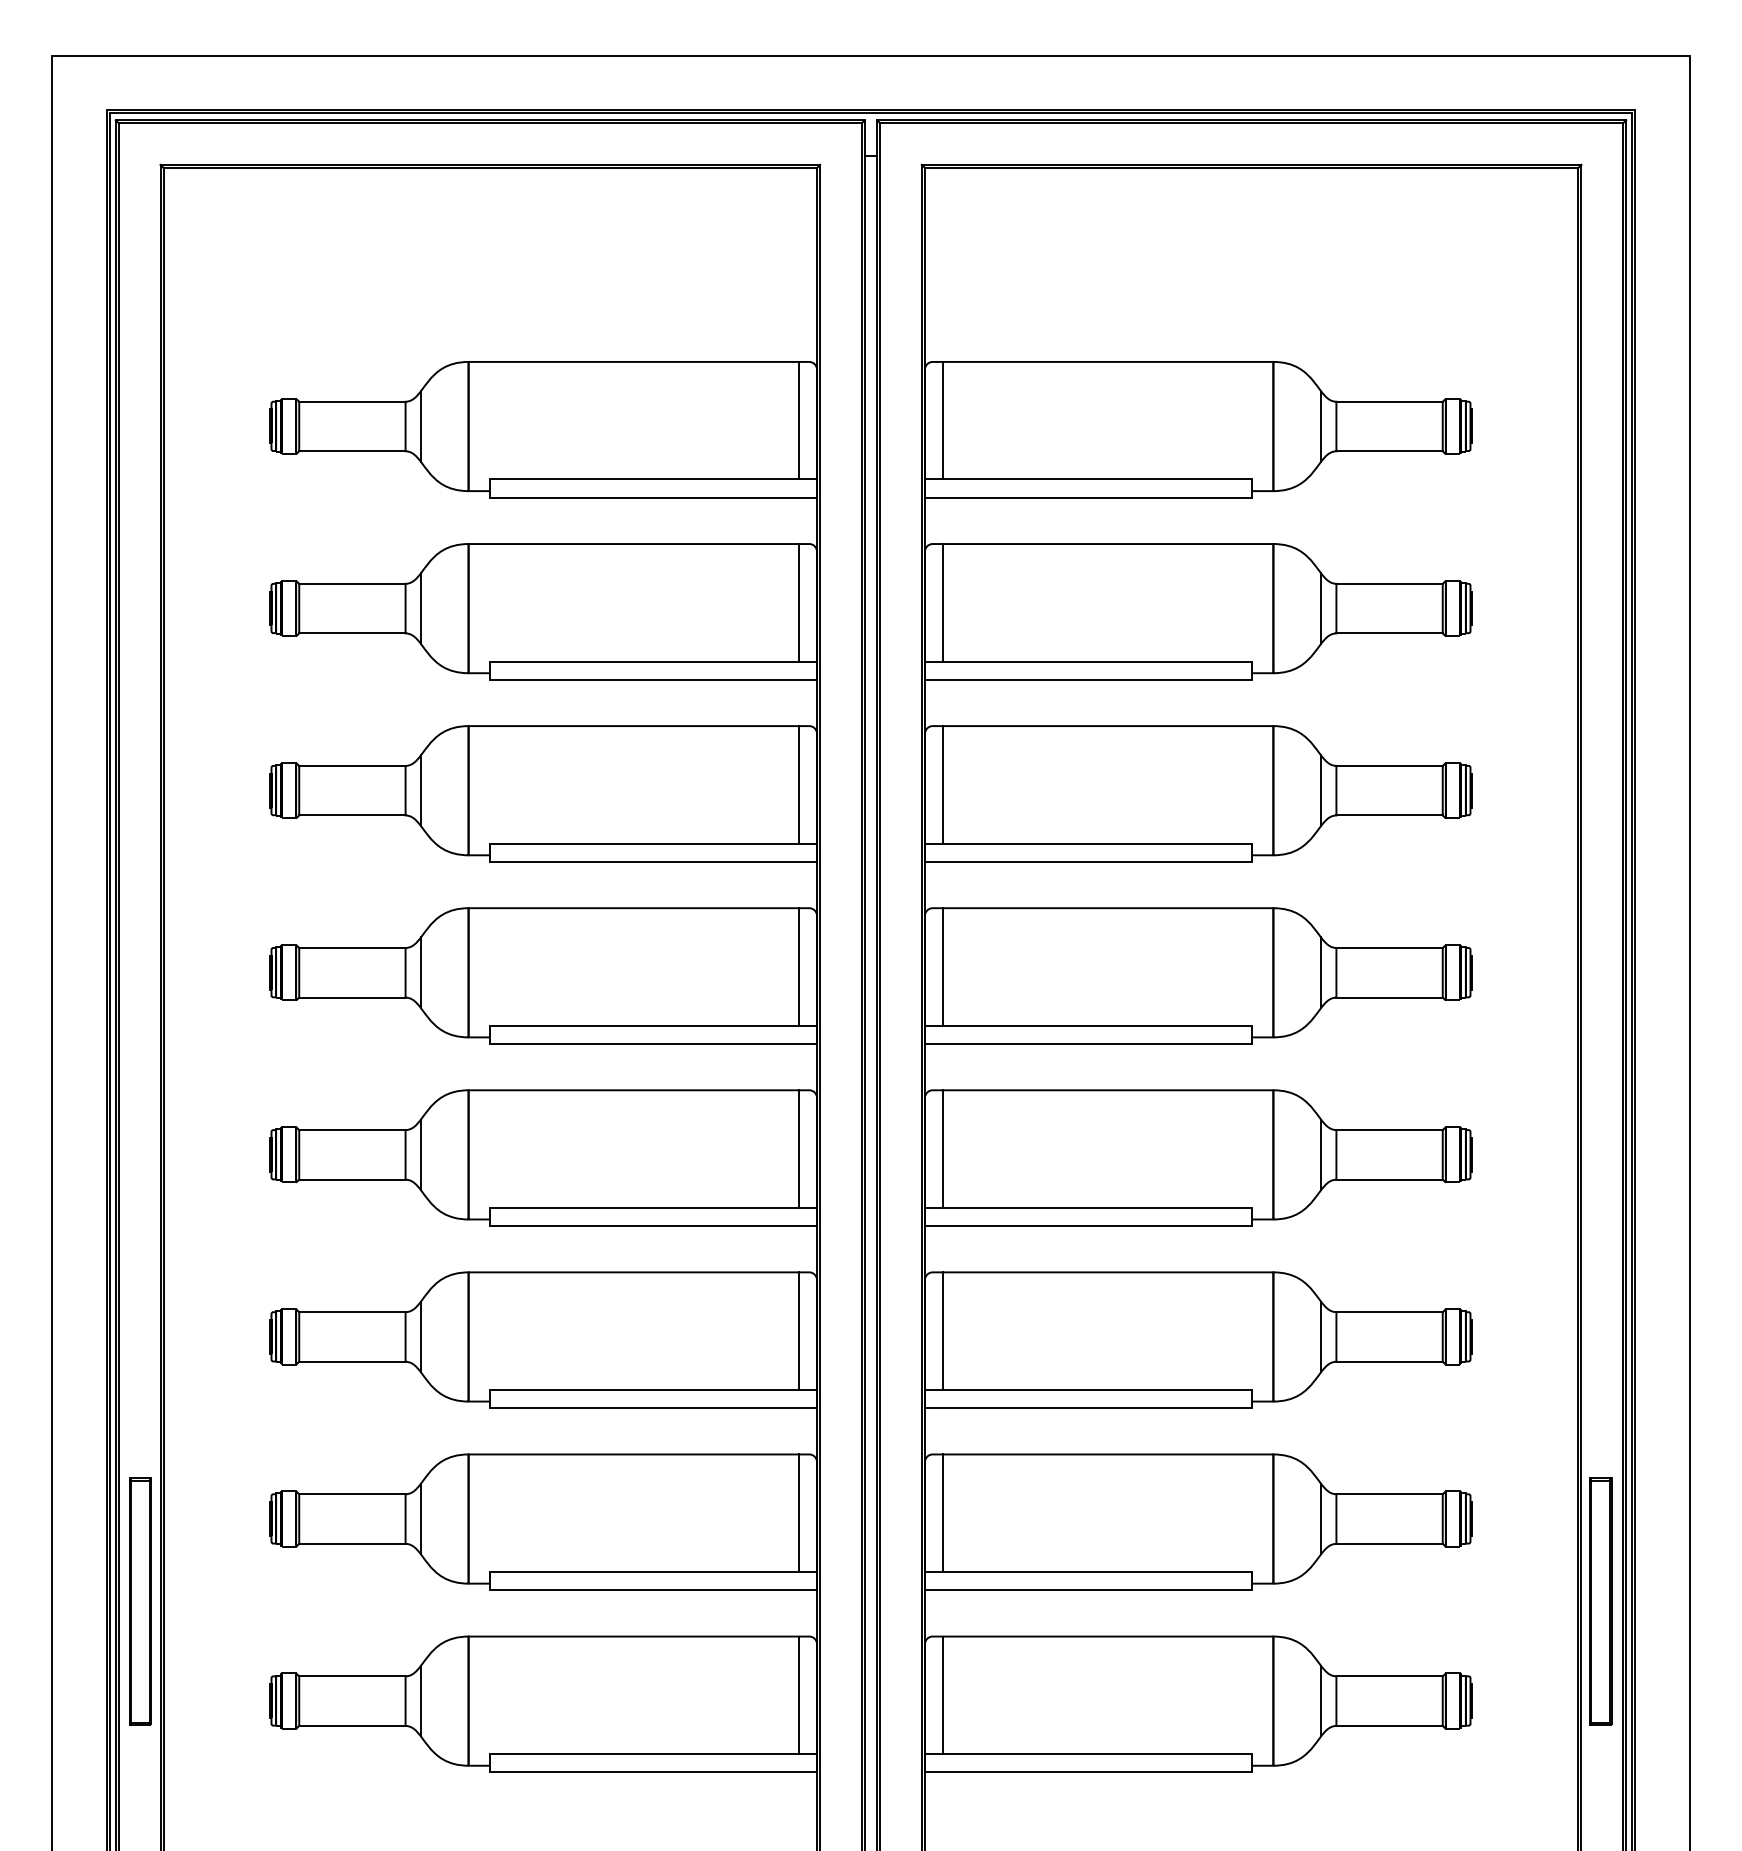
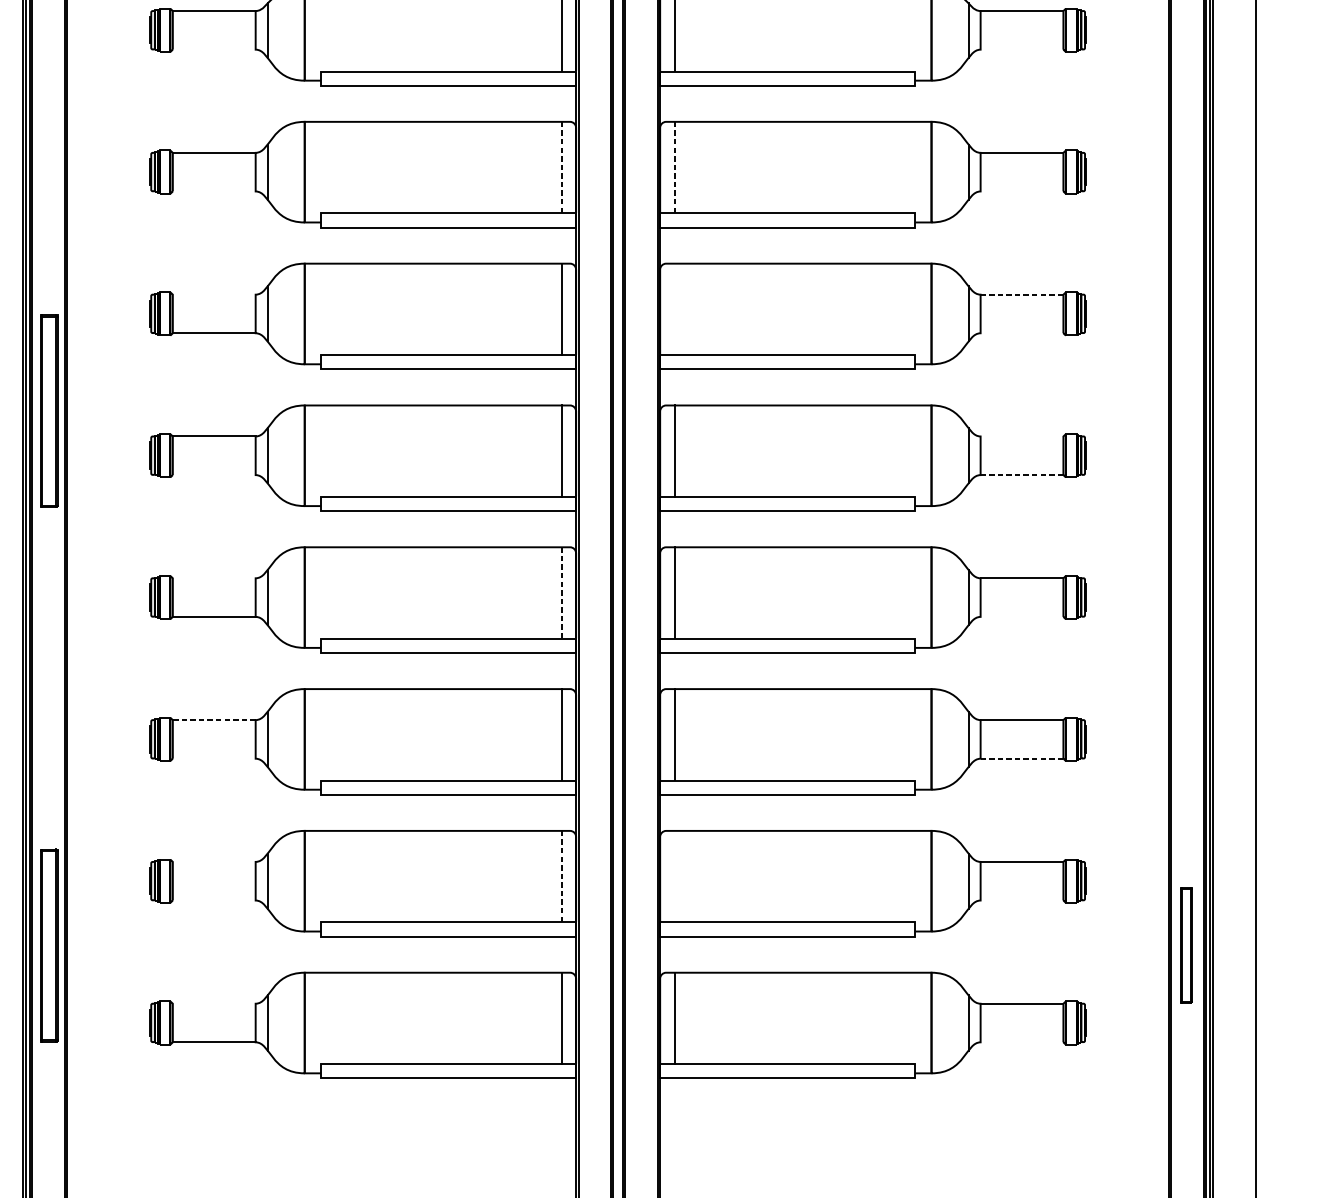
line: (352, 451) -> (214, 49), removed
line: (1389, 451) -> (1021, 49), removed
line: (798, 603) -> (561, 168), solid -> dashed
line: (943, 603) -> (674, 168), solid -> dashed
line: (352, 633) -> (214, 191), removed
line: (1389, 633) -> (1021, 191), removed
line: (352, 765) -> (214, 294), removed
line: (1390, 765) -> (1022, 294), solid -> dashed
line: (943, 784) -> (674, 309), removed
line: (1389, 815) -> (1021, 333), removed
part: (140, 915) -> (49, 411), added
line: (1389, 947) -> (1021, 436), removed
line: (352, 997) -> (214, 475), removed
line: (1390, 997) -> (1022, 475), solid -> dashed
line: (352, 1130) -> (214, 578), removed
line: (798, 1148) -> (561, 592), solid -> dashed
line: (1389, 1179) -> (1021, 616), removed
line: (351, 1312) -> (213, 720), solid -> dashed
line: (352, 1361) -> (214, 758), removed
line: (1390, 1361) -> (1022, 758), solid -> dashed
line: (352, 1494) -> (214, 862), removed
line: (798, 1512) -> (561, 876), solid -> dashed
line: (943, 1512) -> (674, 876), removed
line: (352, 1543) -> (214, 900), removed
line: (1389, 1543) -> (1021, 900), removed
part: (1600, 1601) -> (1186, 945), size x0.6
line: (352, 1676) -> (214, 1003), removed
line: (1389, 1725) -> (1021, 1041), removed

